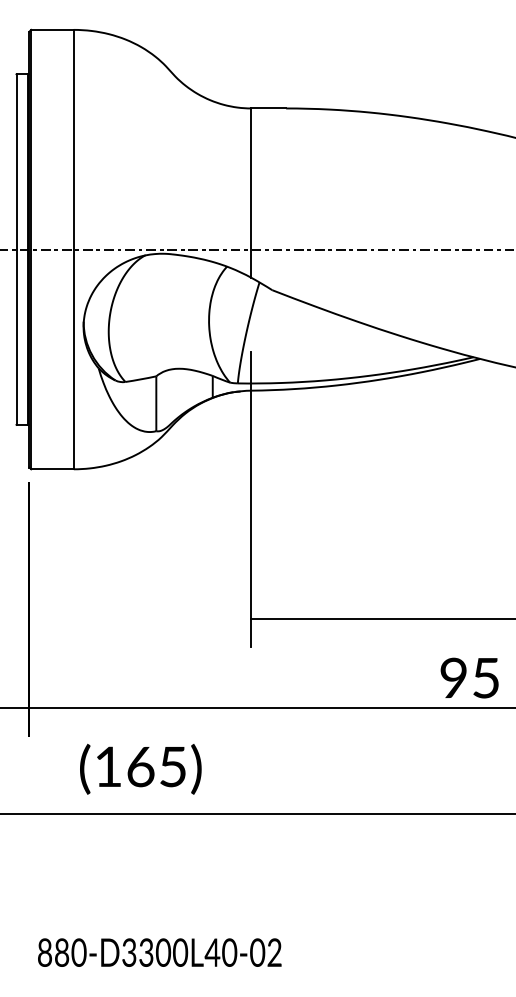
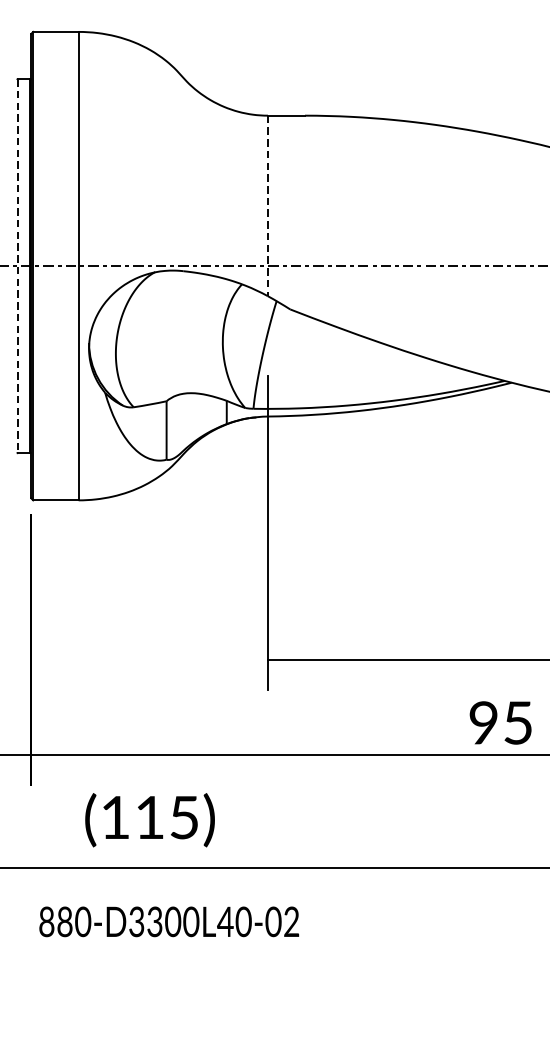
line: (251, 193) -> (268, 206), solid -> dashed
line: (17, 250) -> (18, 267), solid -> dashed
text: (140, 766) -> (149, 817), (165) -> (115)
text: (159, 952) -> (168, 921), moved

